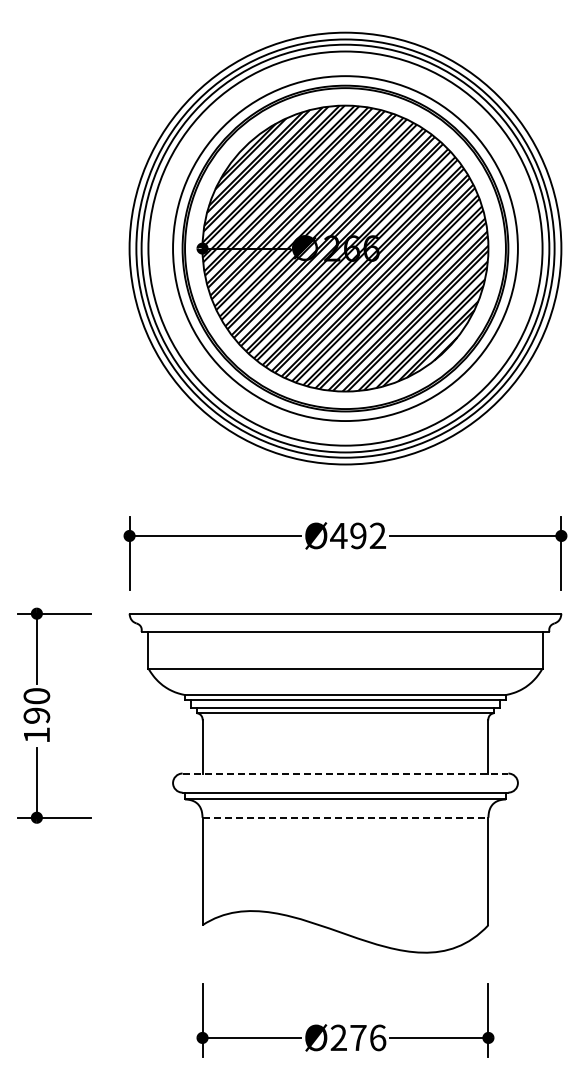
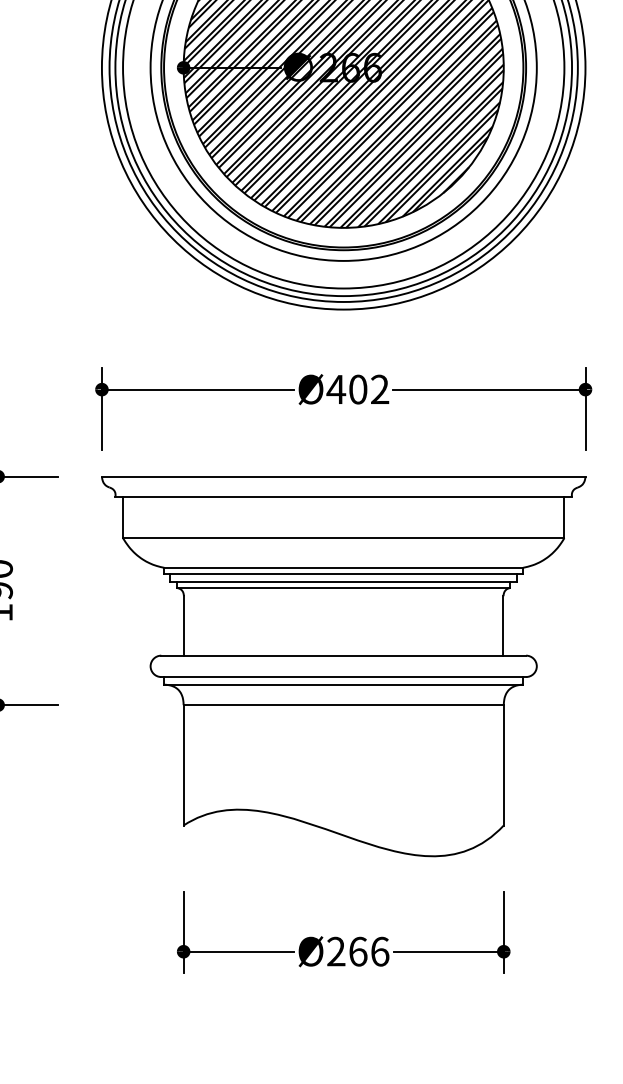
text: (358, 535) -> (358, 389), Ø492 -> Ø402
line: (345, 773) -> (343, 655), dashed -> solid
line: (345, 817) -> (343, 704), dashed -> solid
text: (358, 1037) -> (358, 951), Ø276 -> Ø266

